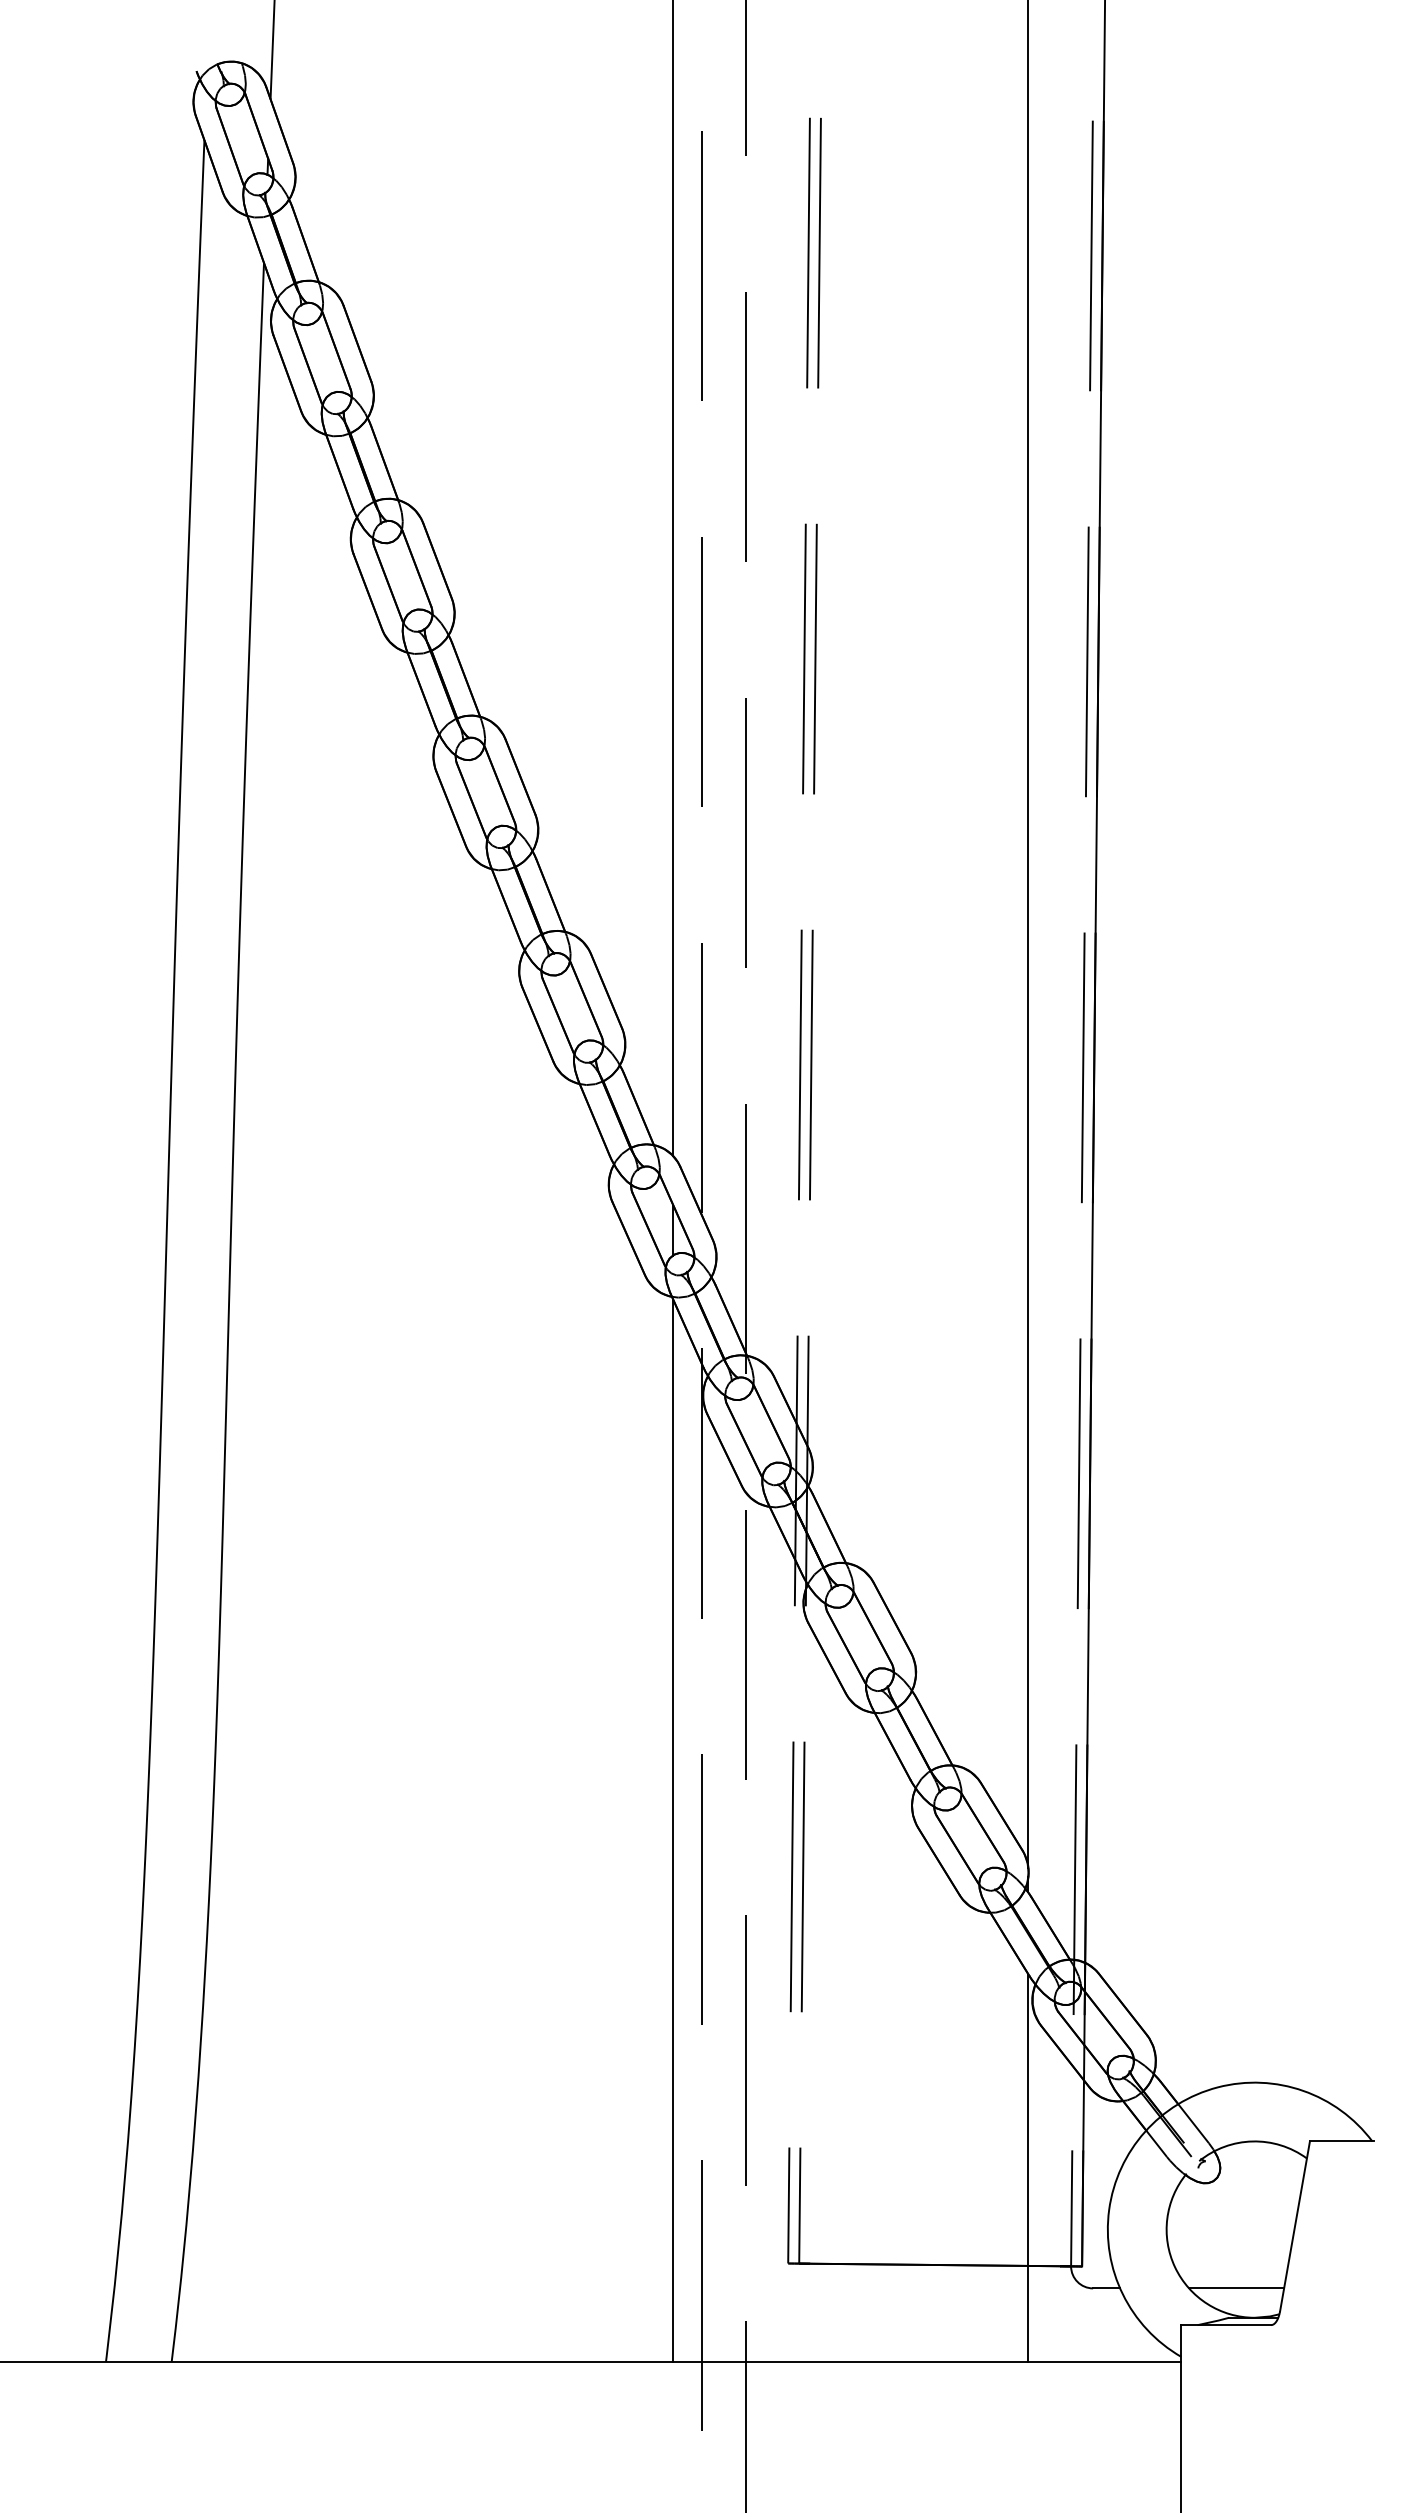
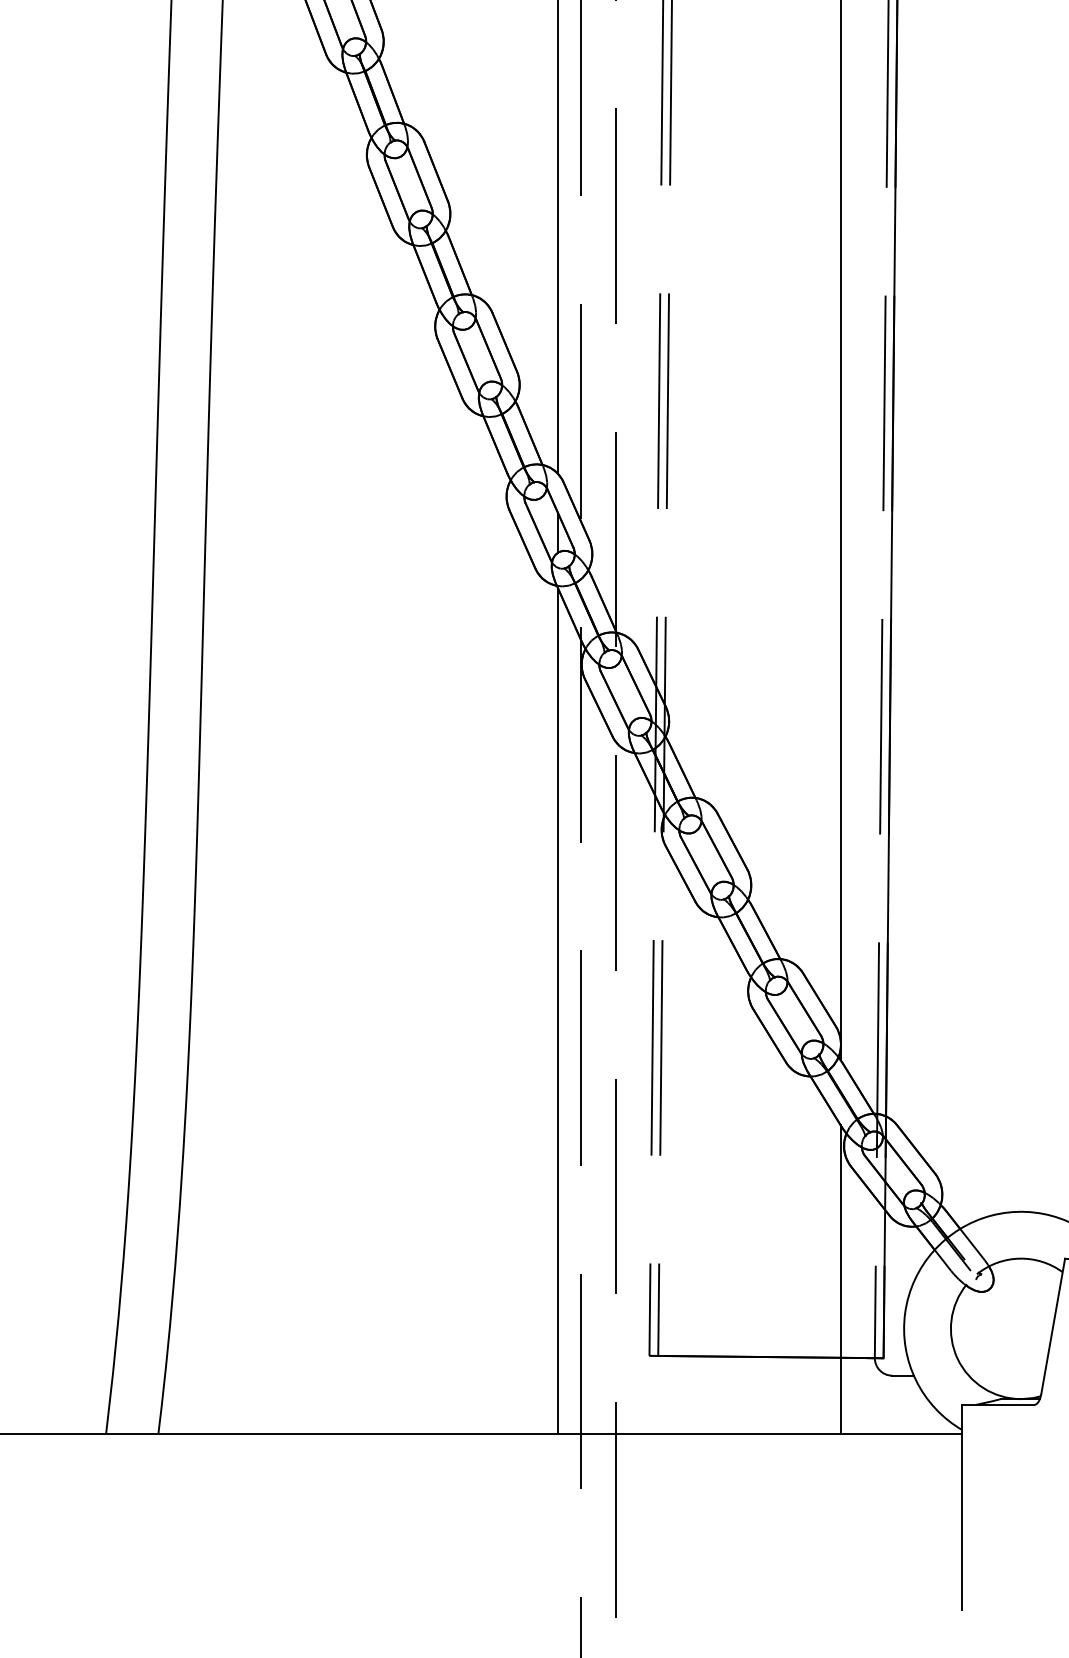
line: (1236, 2288) -> (1006, 1375), removed

